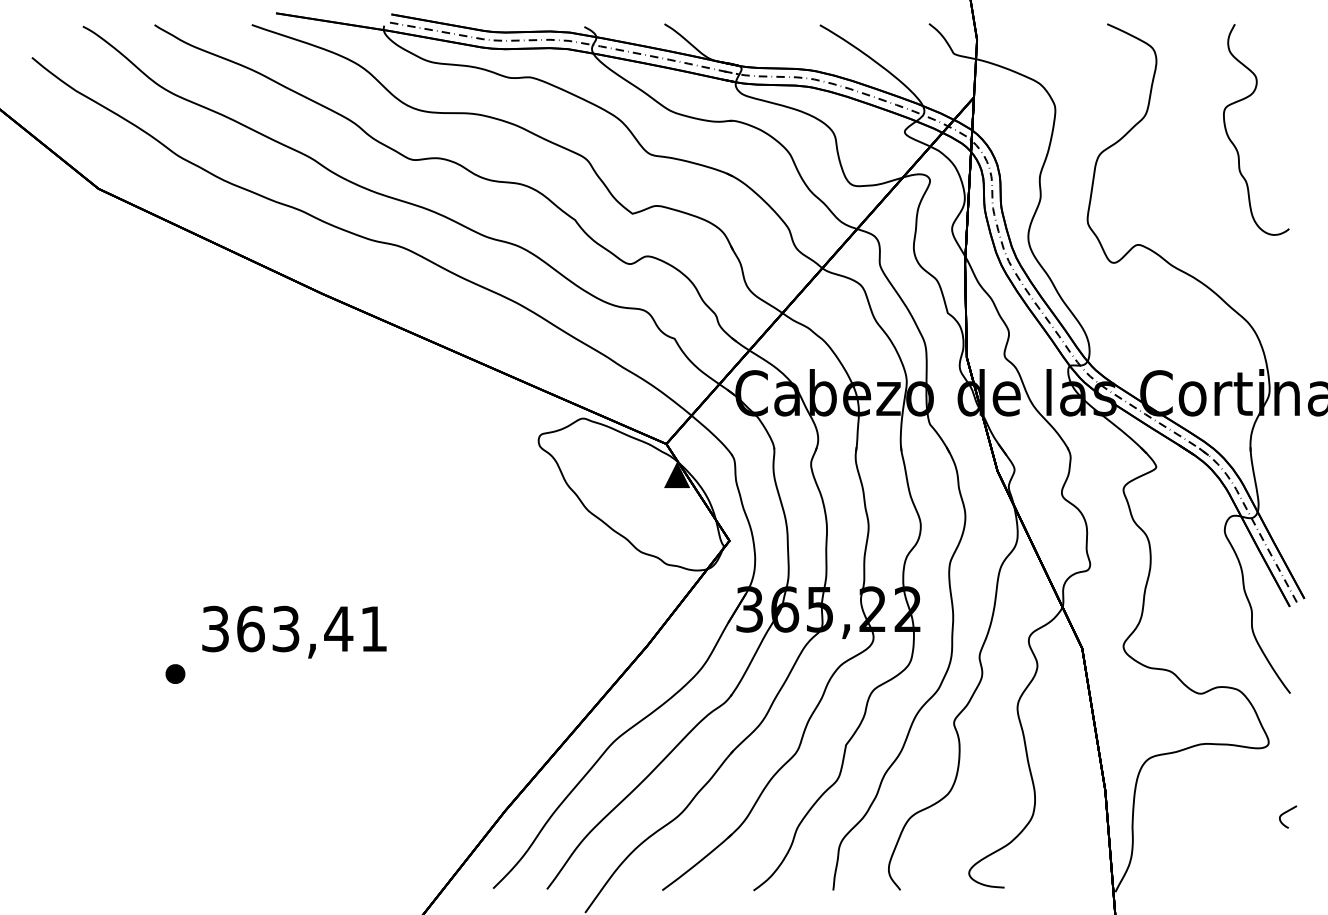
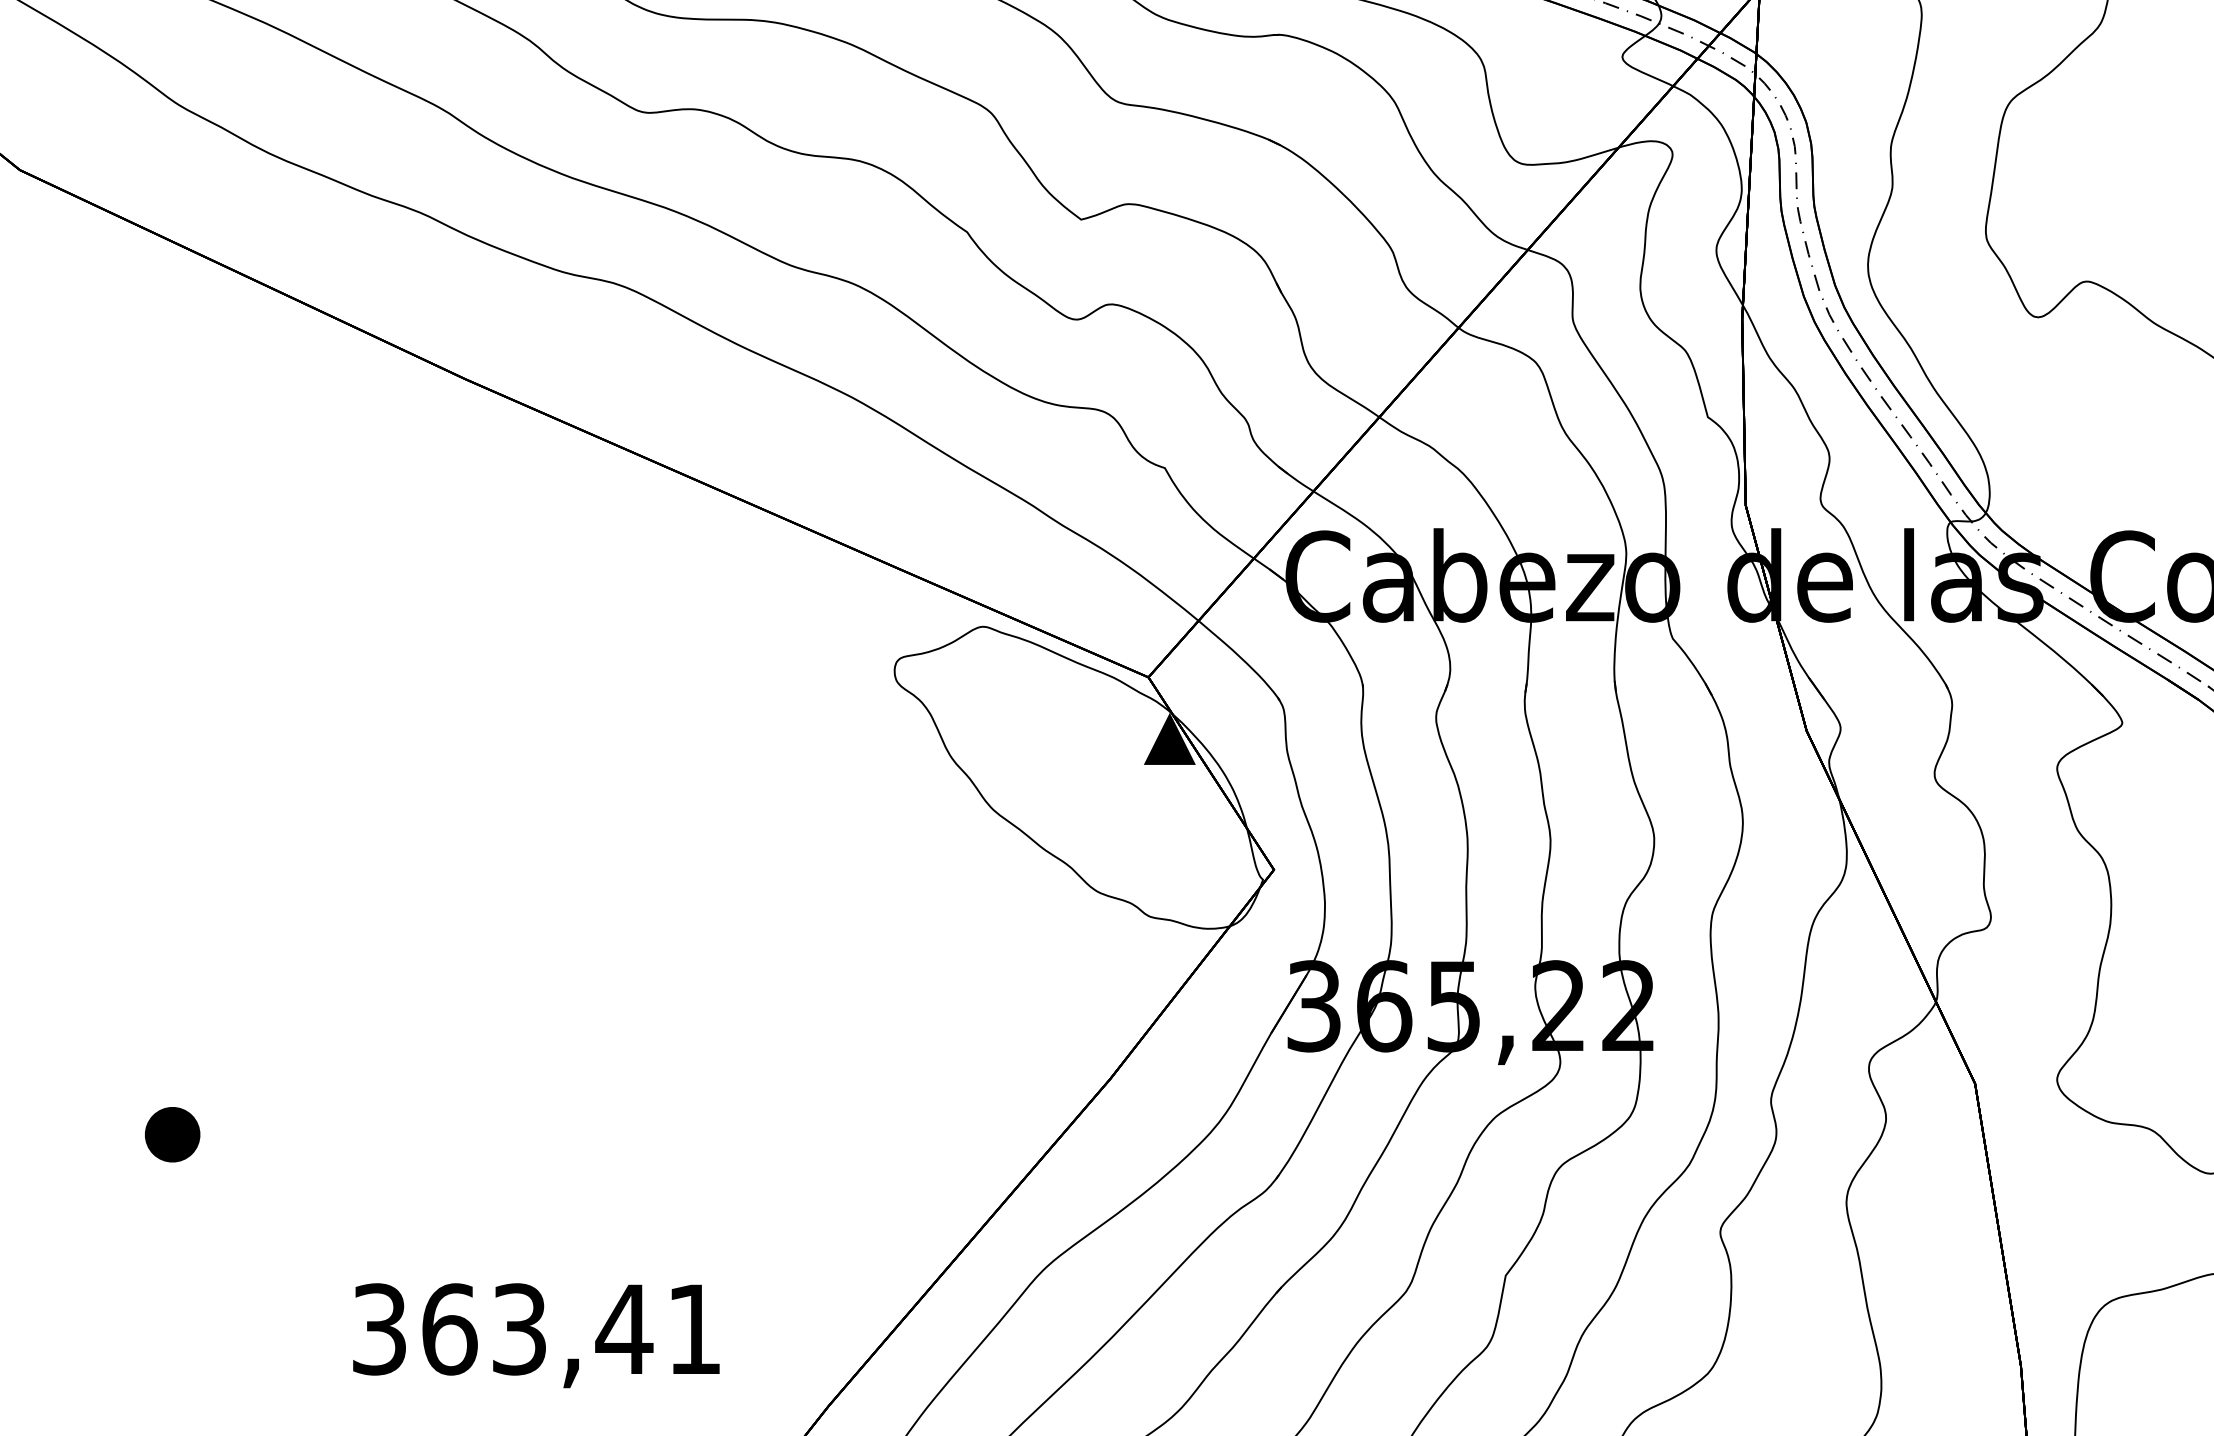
text: (294, 631) -> (536, 1334), moved
part: (175, 673) -> (172, 1133), size x1.4

